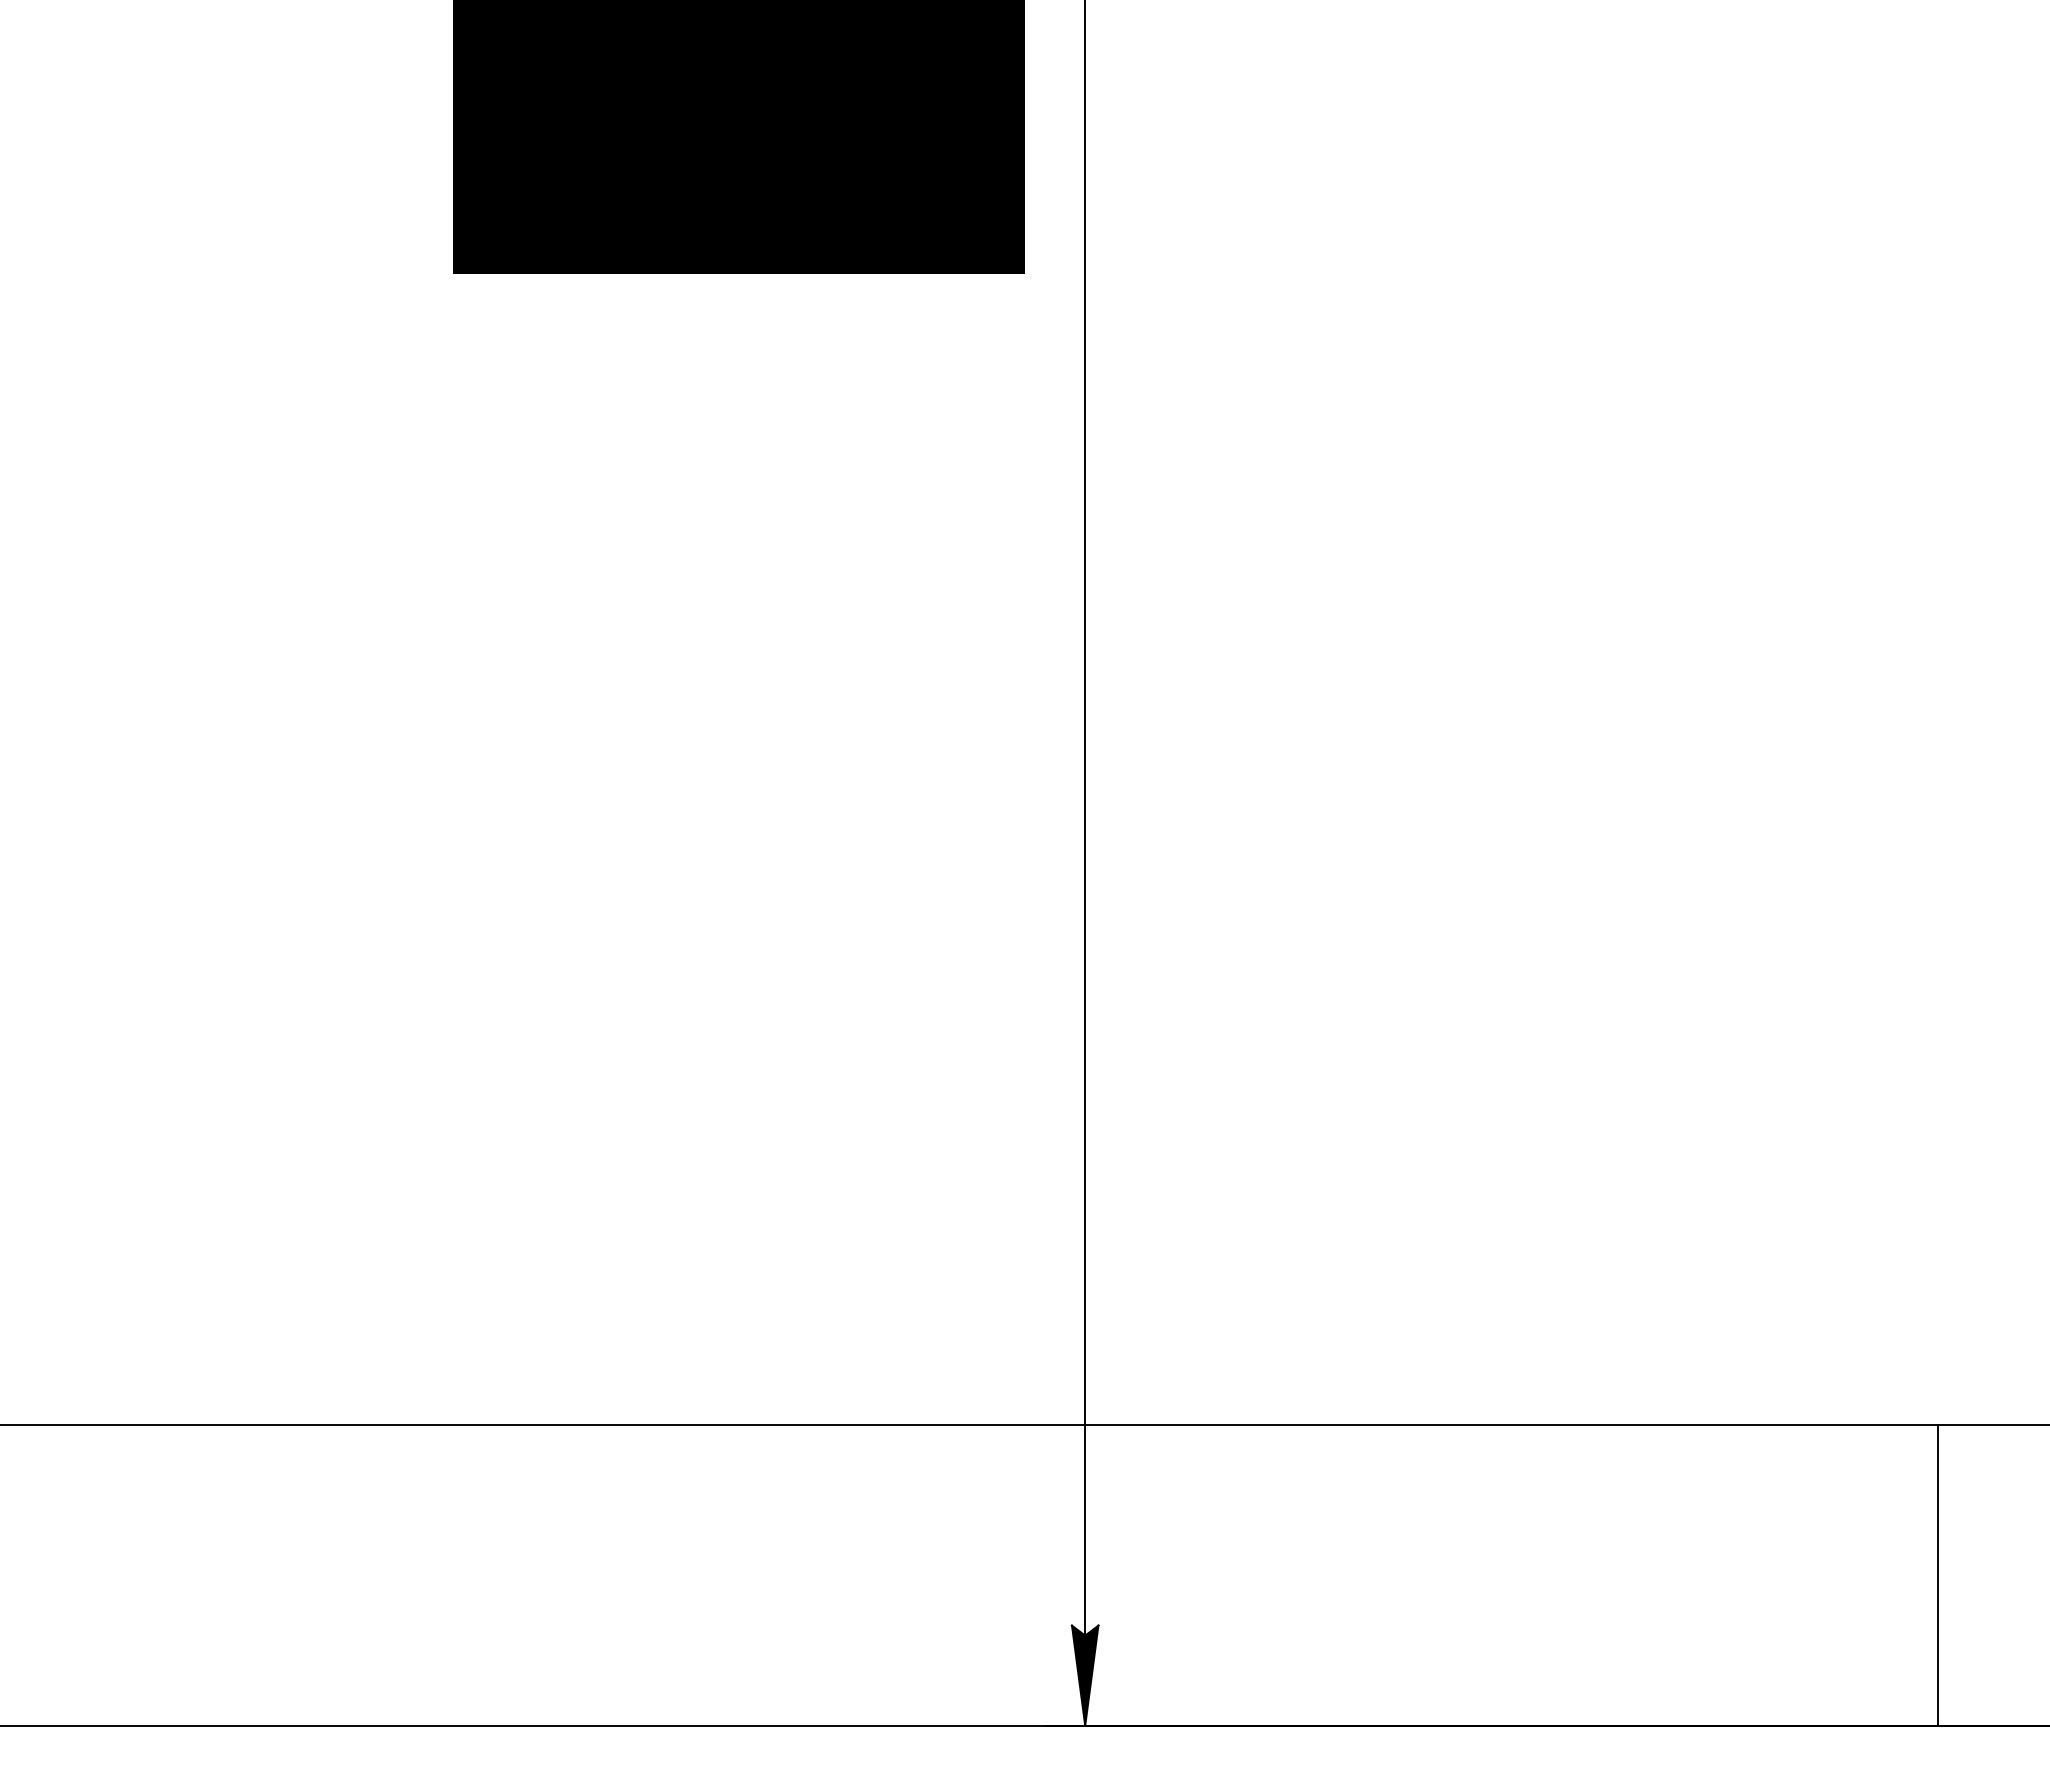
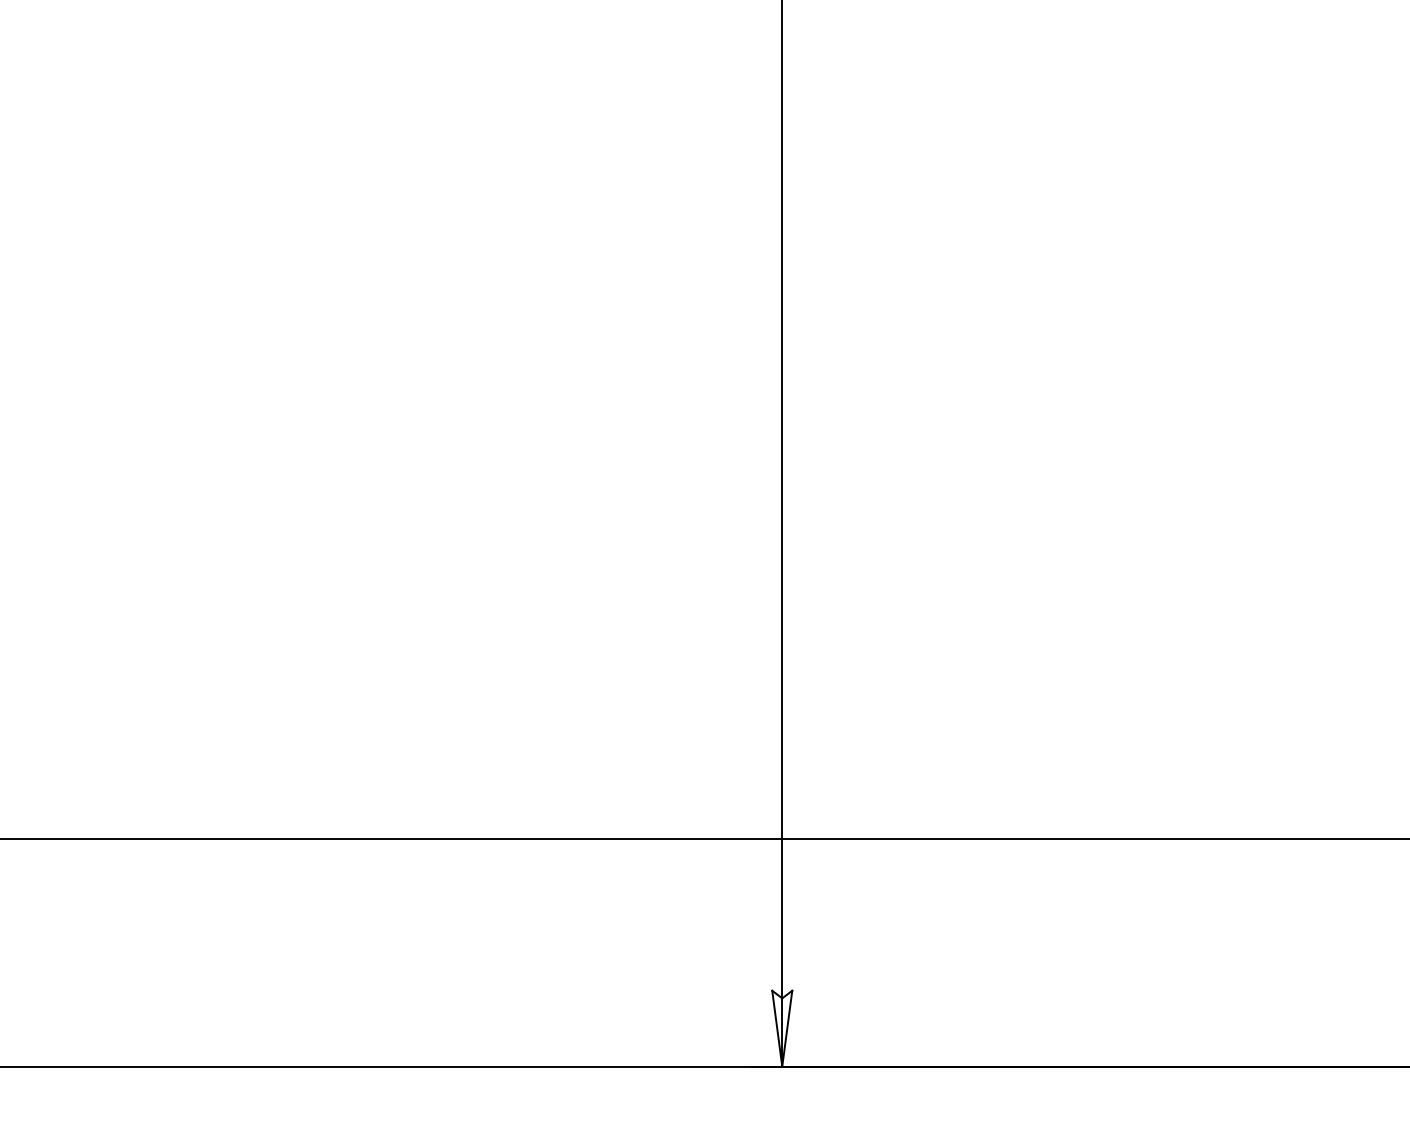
fill: (1084, 1675) -> (781, 1028), removed

